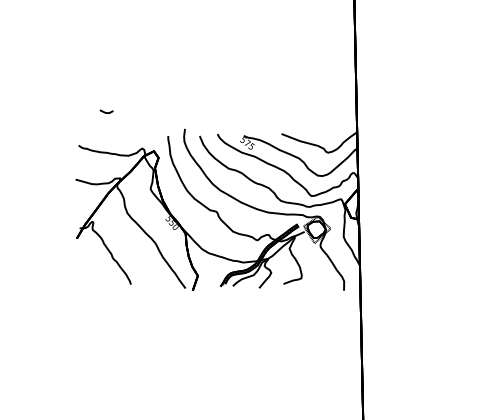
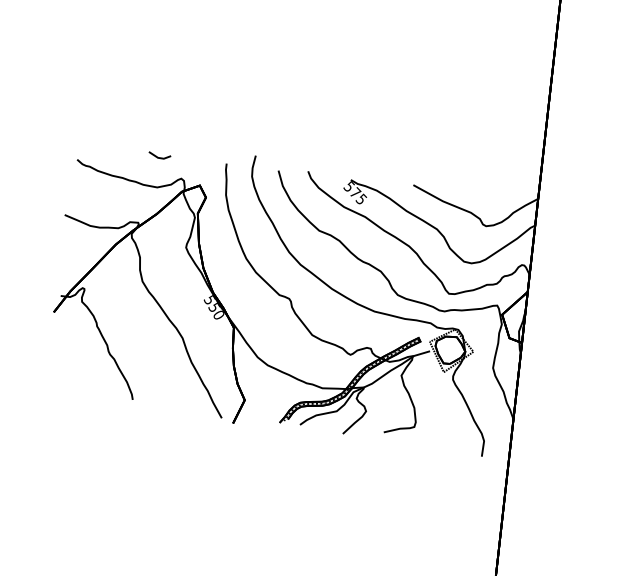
line: (105, 111) -> (157, 155), moved

